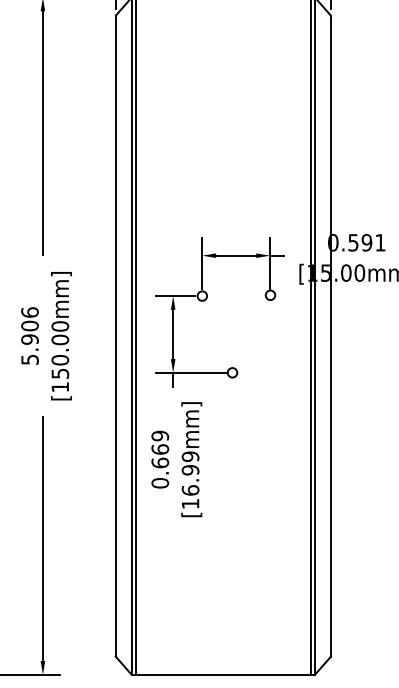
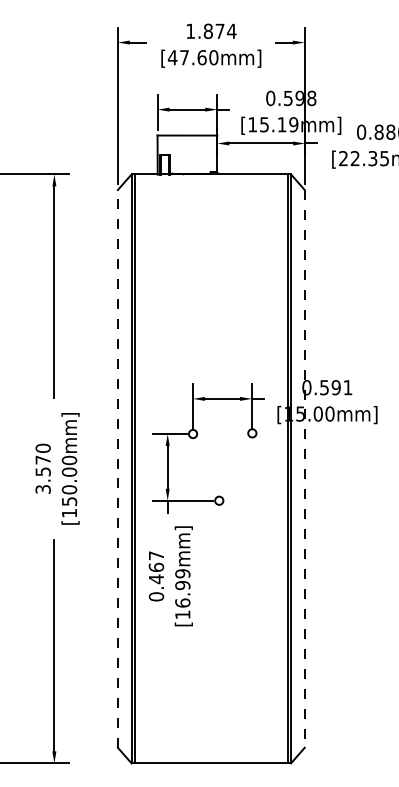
text: (29, 335) -> (42, 468), 5.906 -> 3.570
line: (115, 335) -> (117, 468), solid -> dashed
line: (330, 335) -> (304, 468), solid -> dashed
text: (160, 449) -> (156, 567), 0.669 -> 0.467

